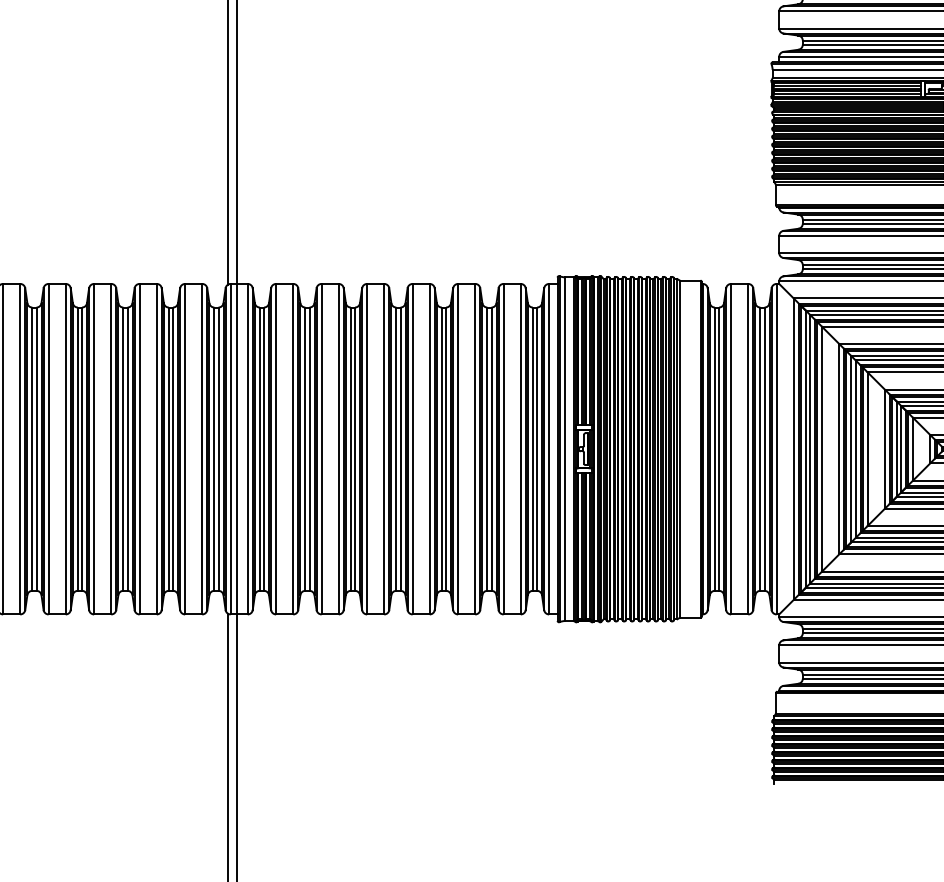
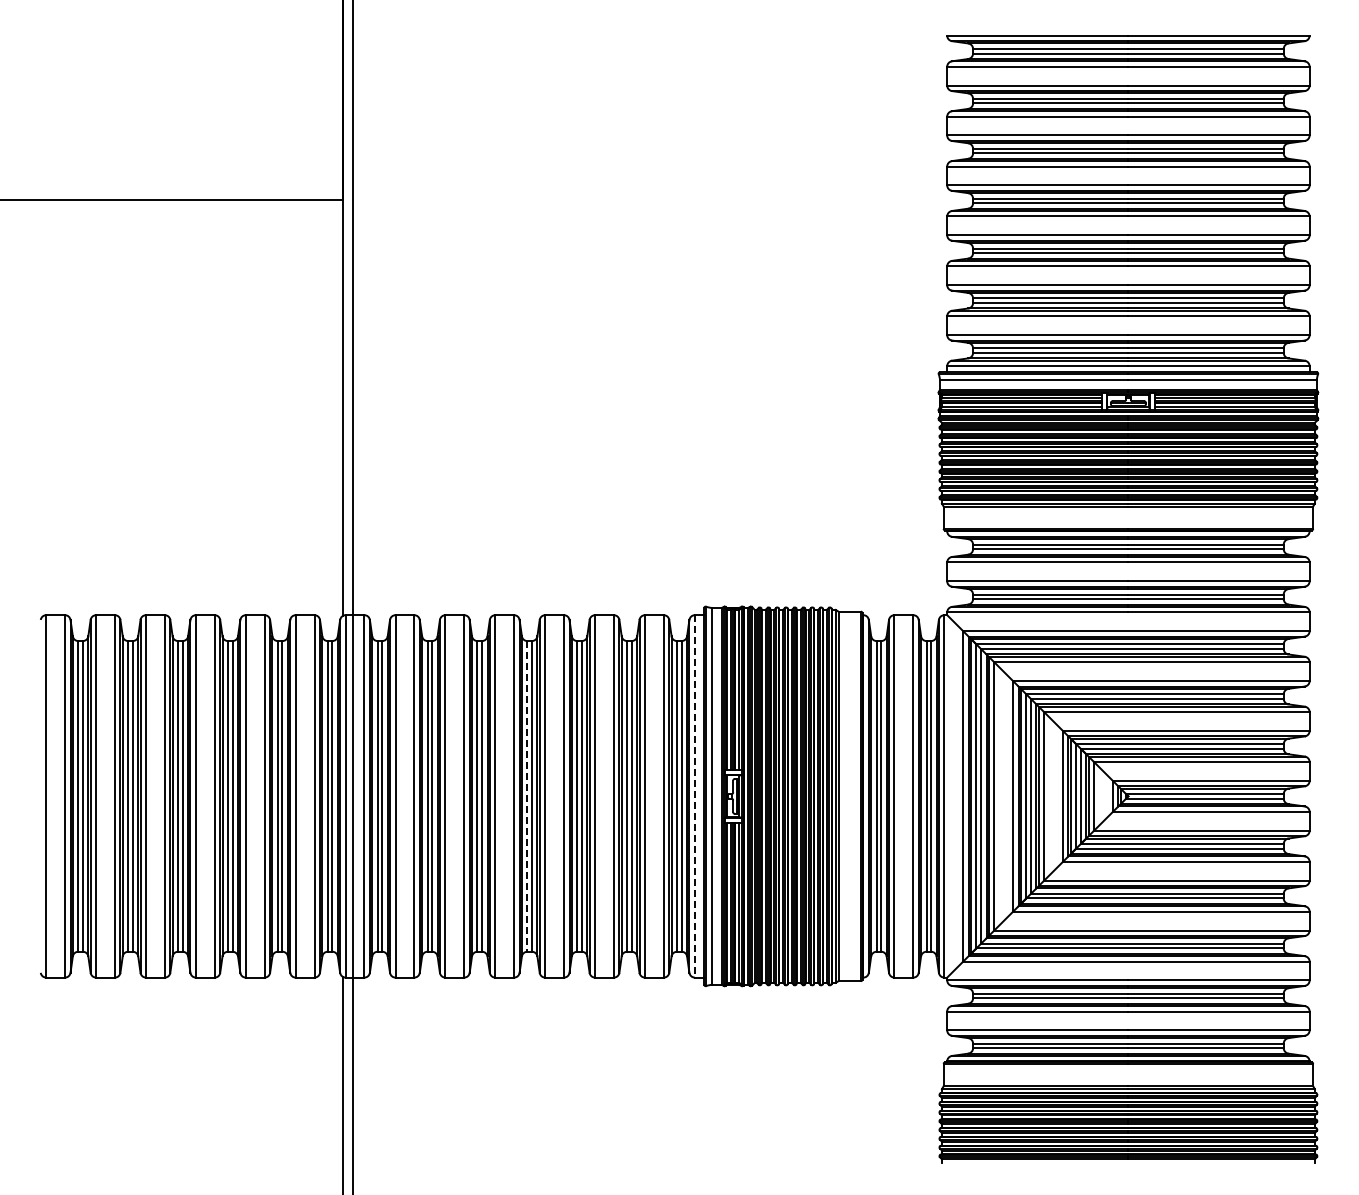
line: (396, 449) -> (527, 796), solid -> dashed
line: (548, 449) -> (694, 796), solid -> dashed

